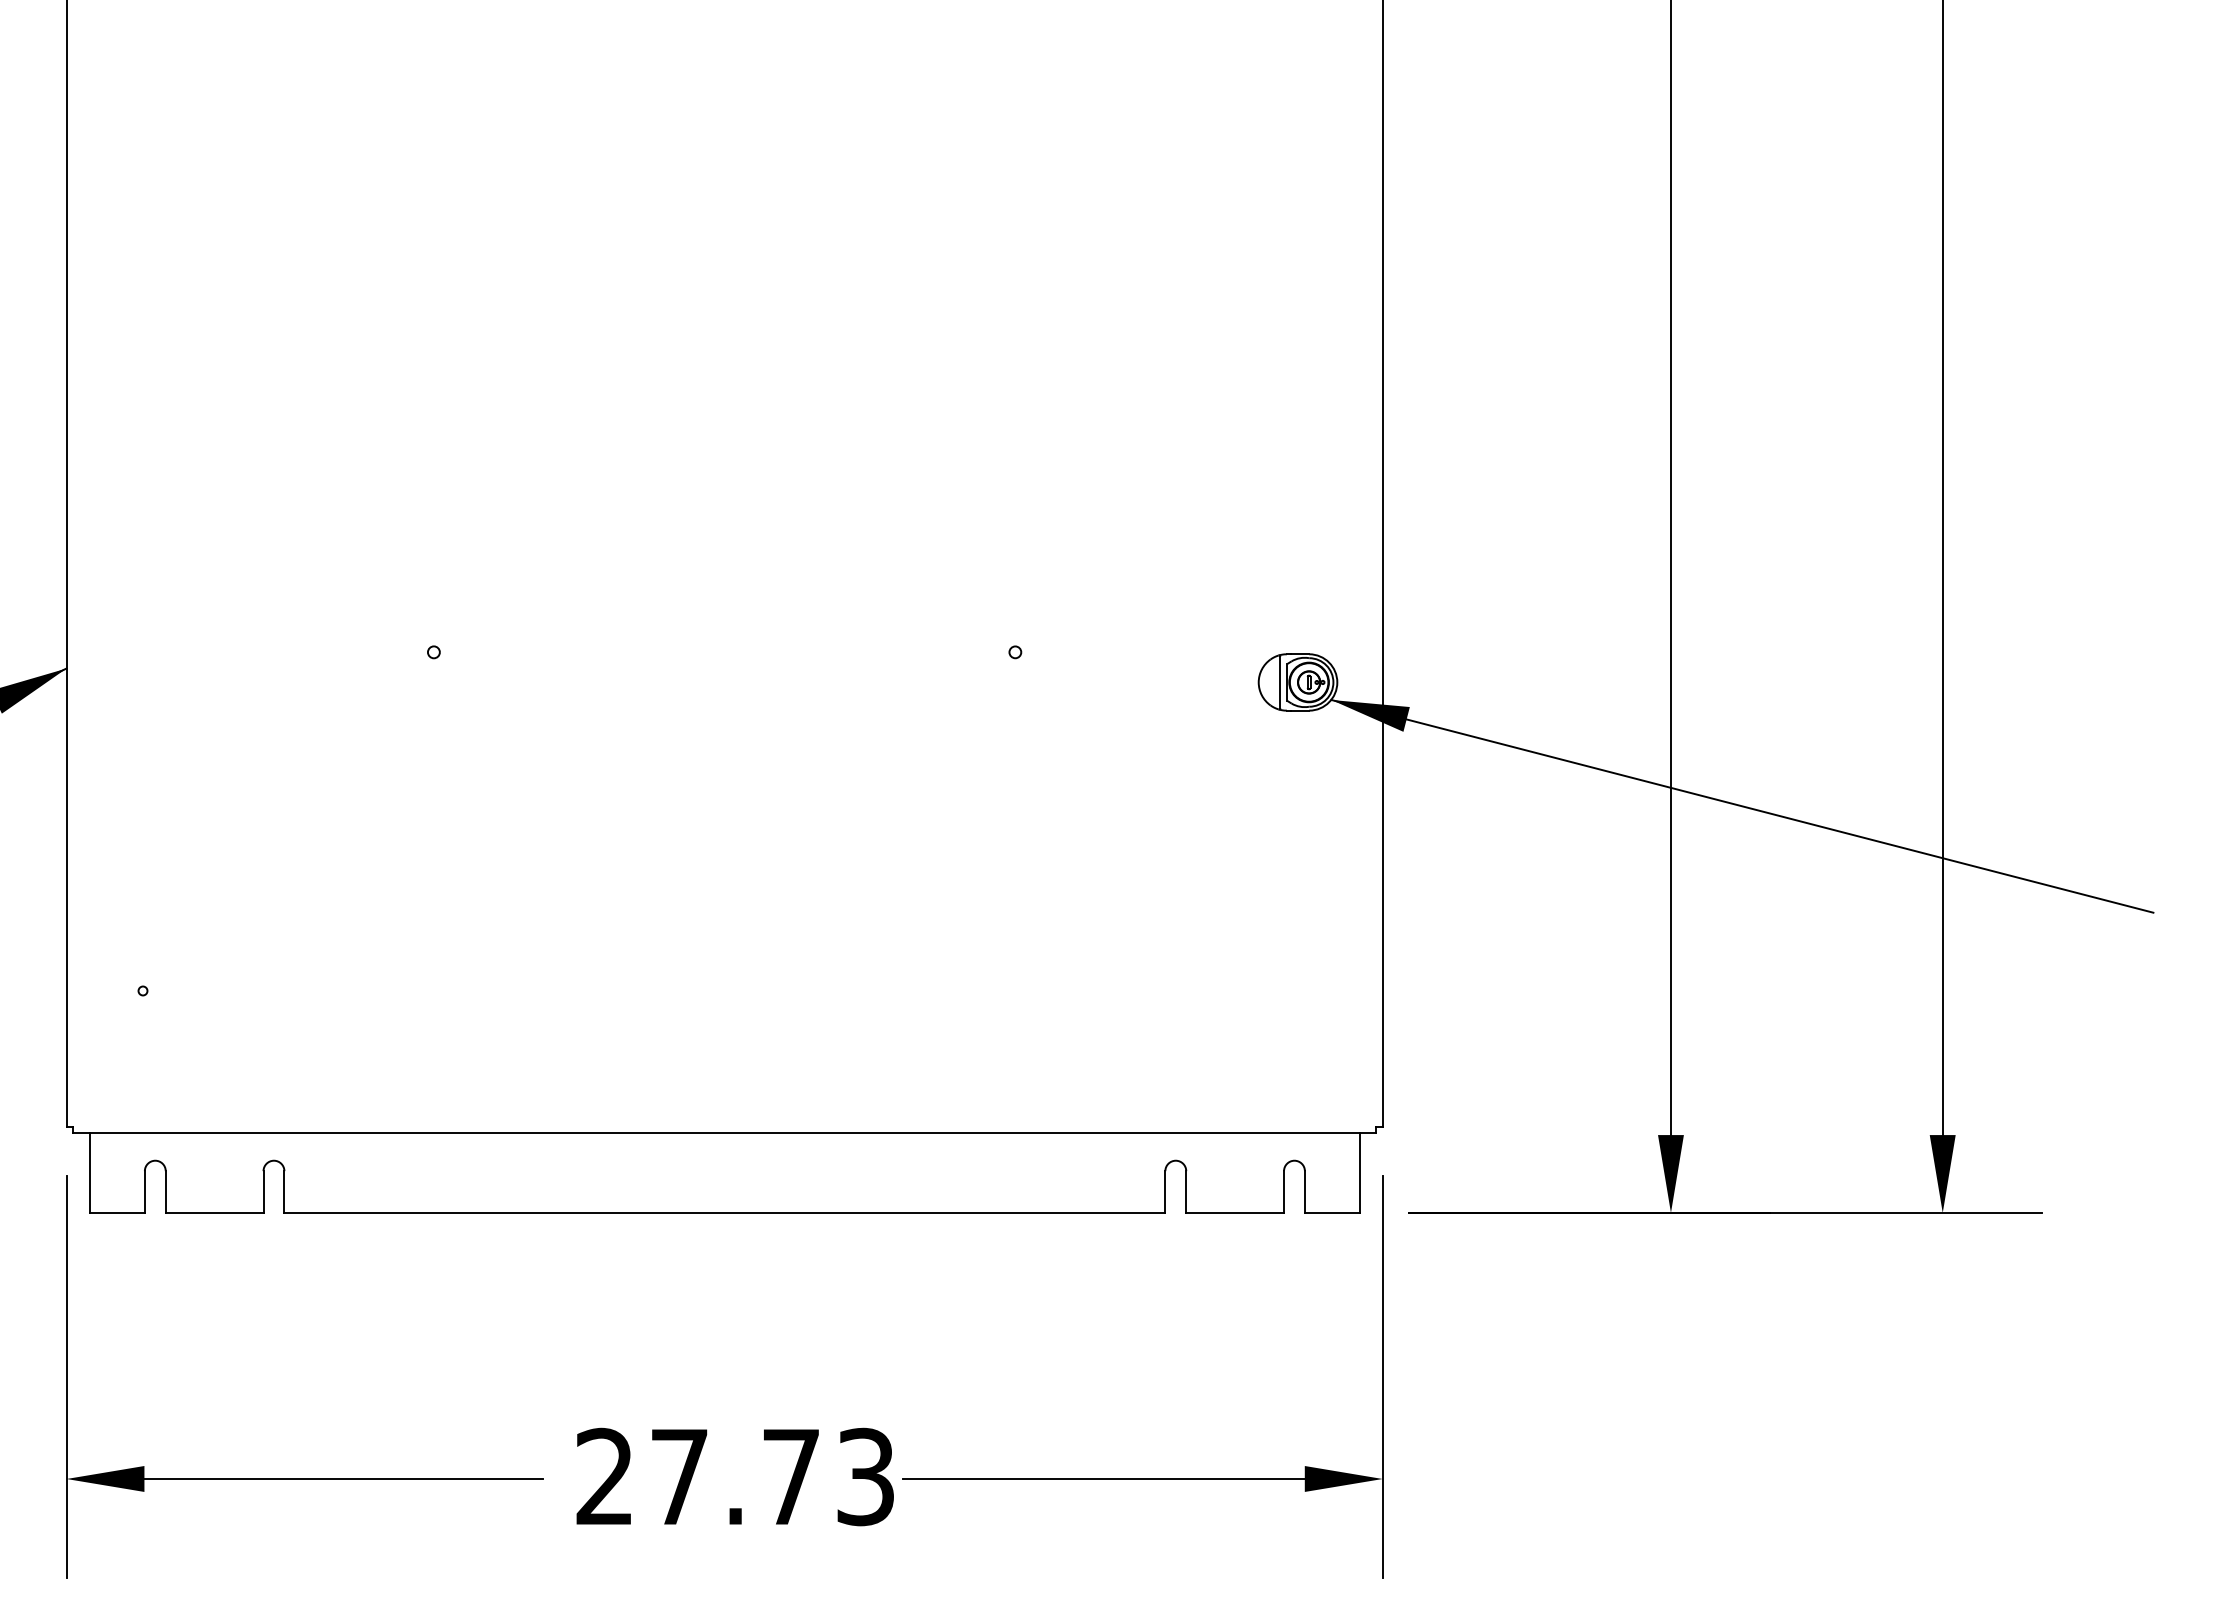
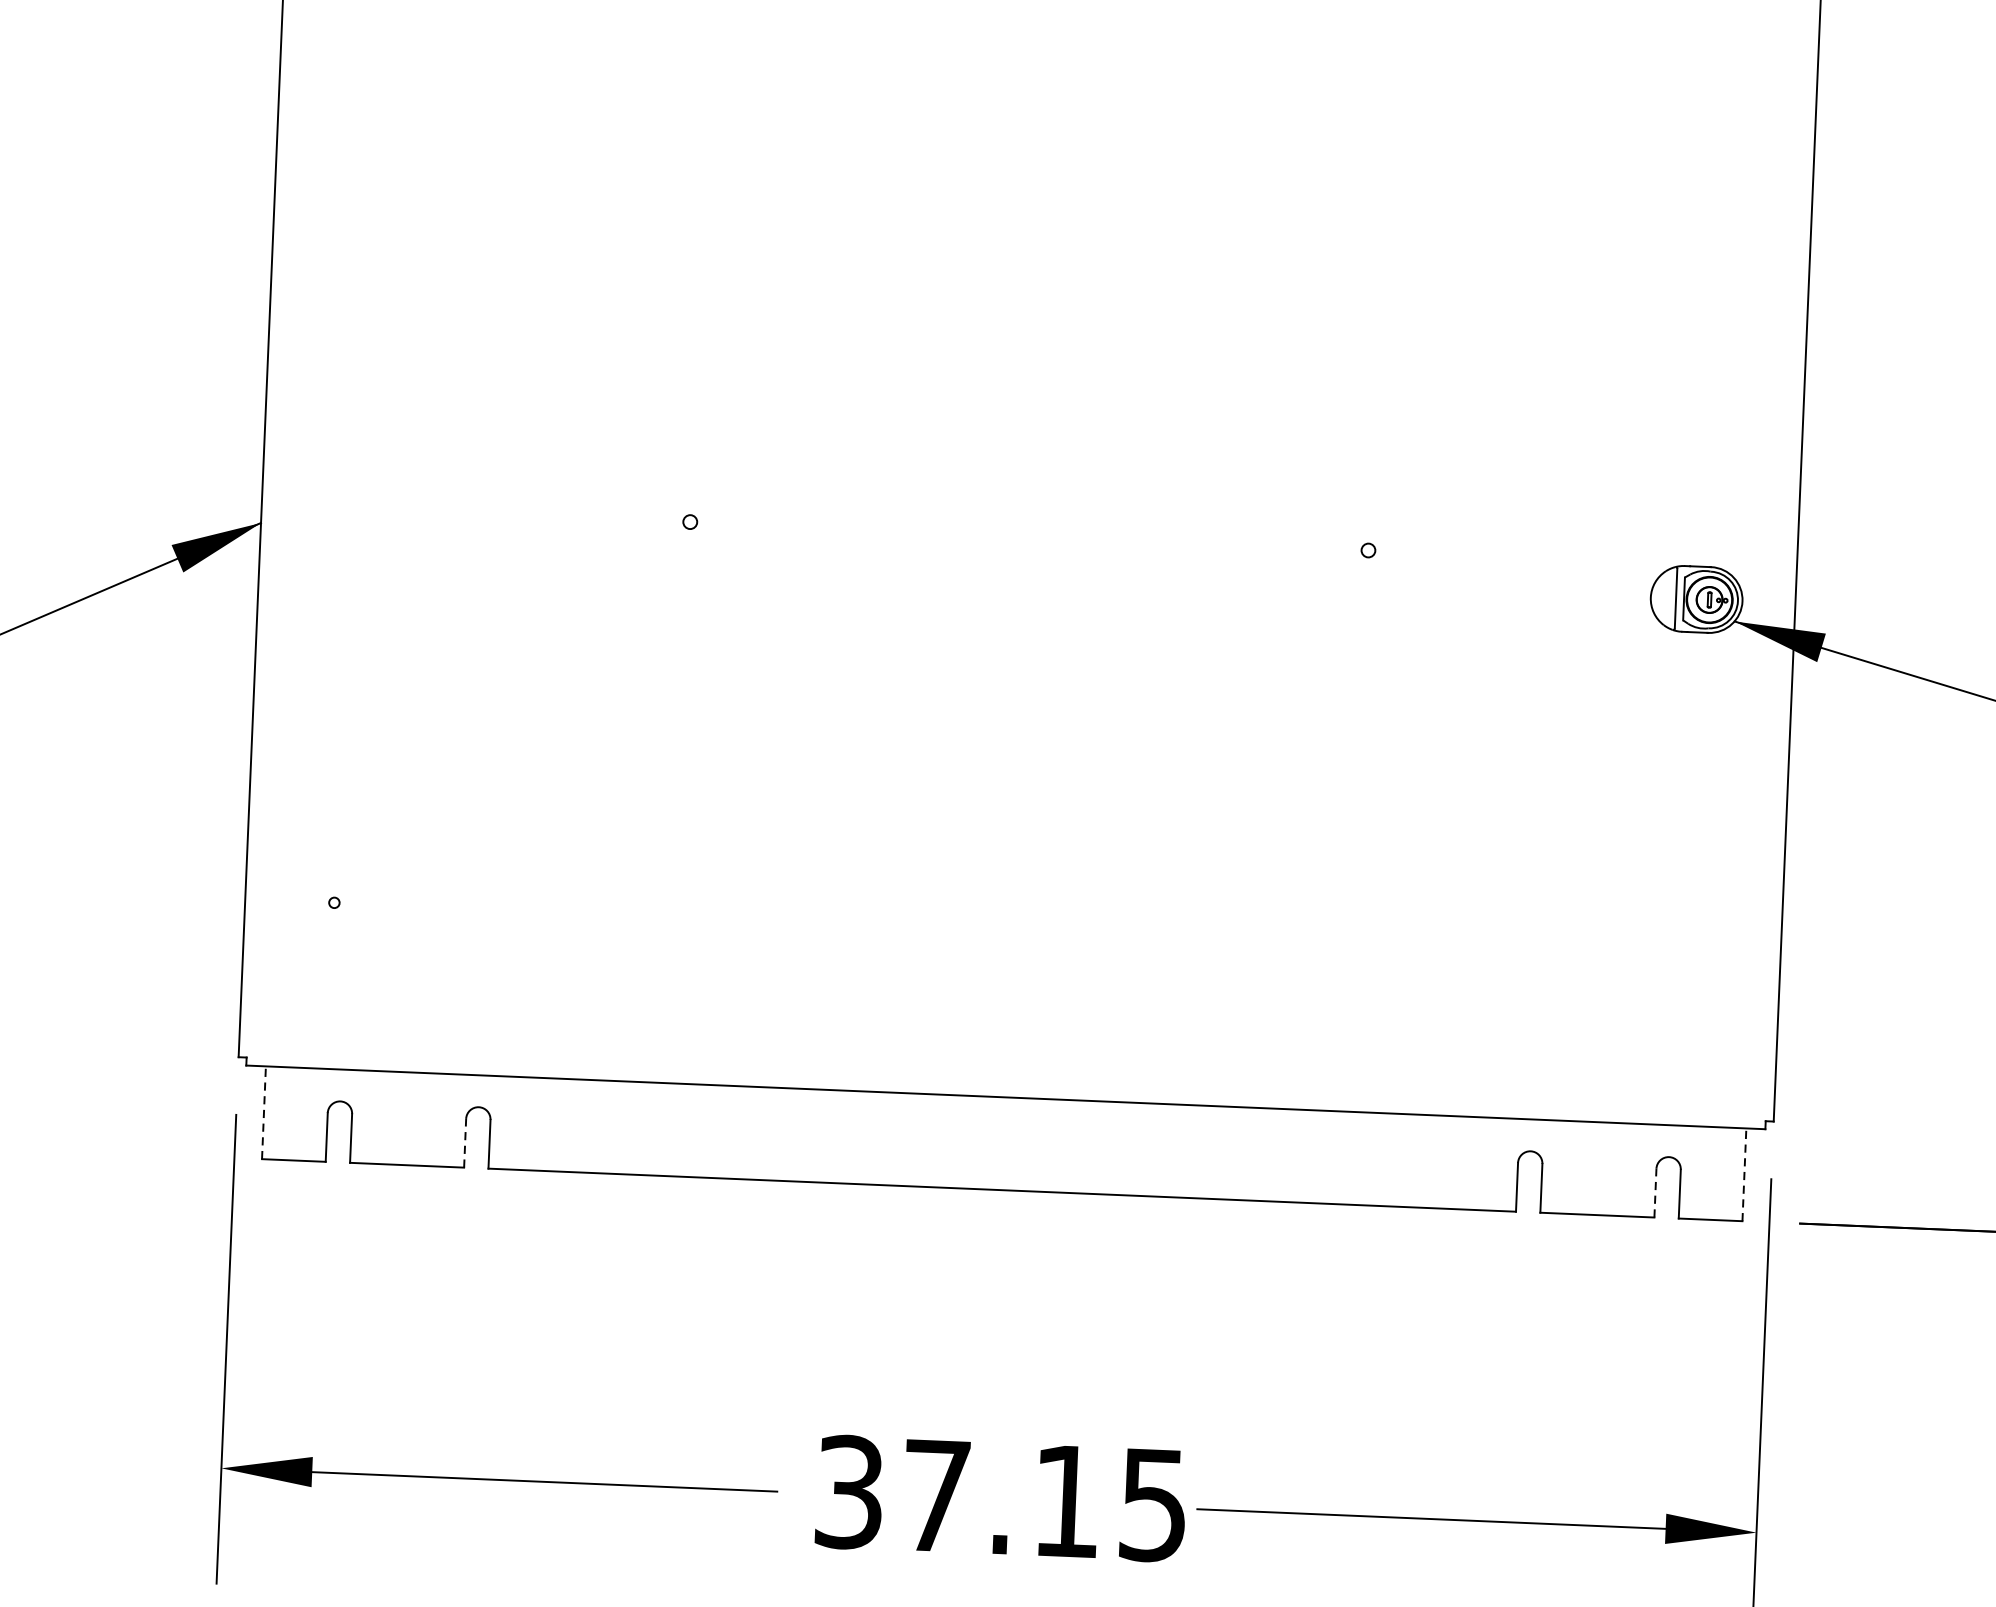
line: (90, 1173) -> (264, 1113), solid -> dashed
line: (1359, 1173) -> (1744, 1175), solid -> dashed
line: (263, 1192) -> (465, 1143), solid -> dashed
line: (1284, 1192) -> (1655, 1193), solid -> dashed
text: (734, 1476) -> (1000, 1498), 27.73 -> 37.15

